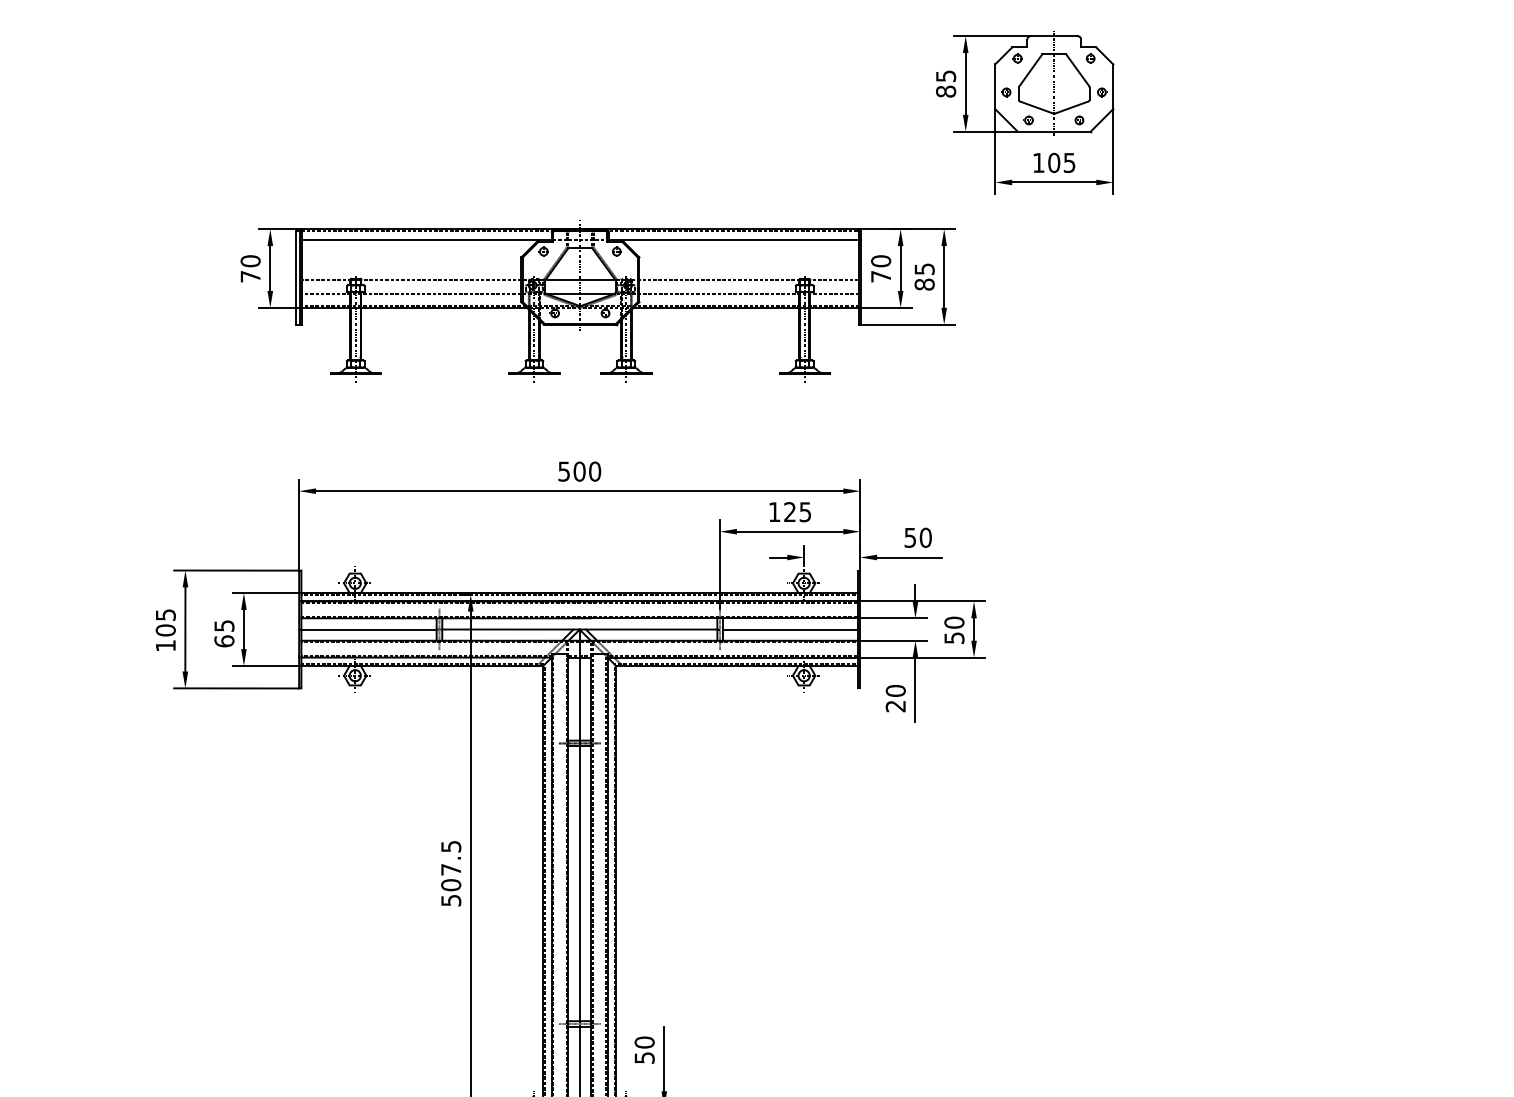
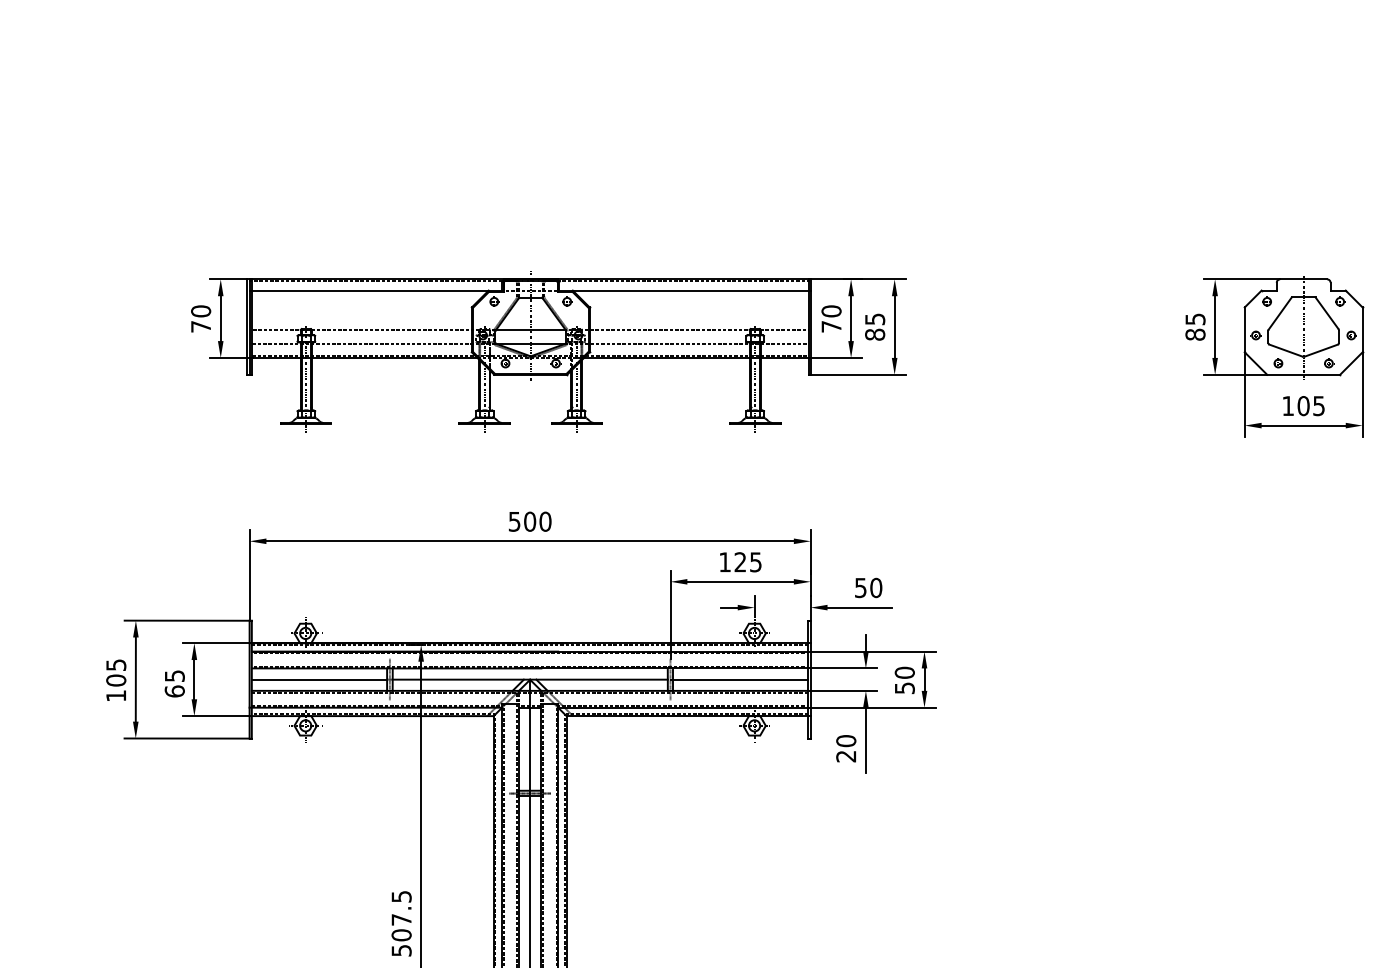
part: (1025, 112) -> (1274, 355), moved

